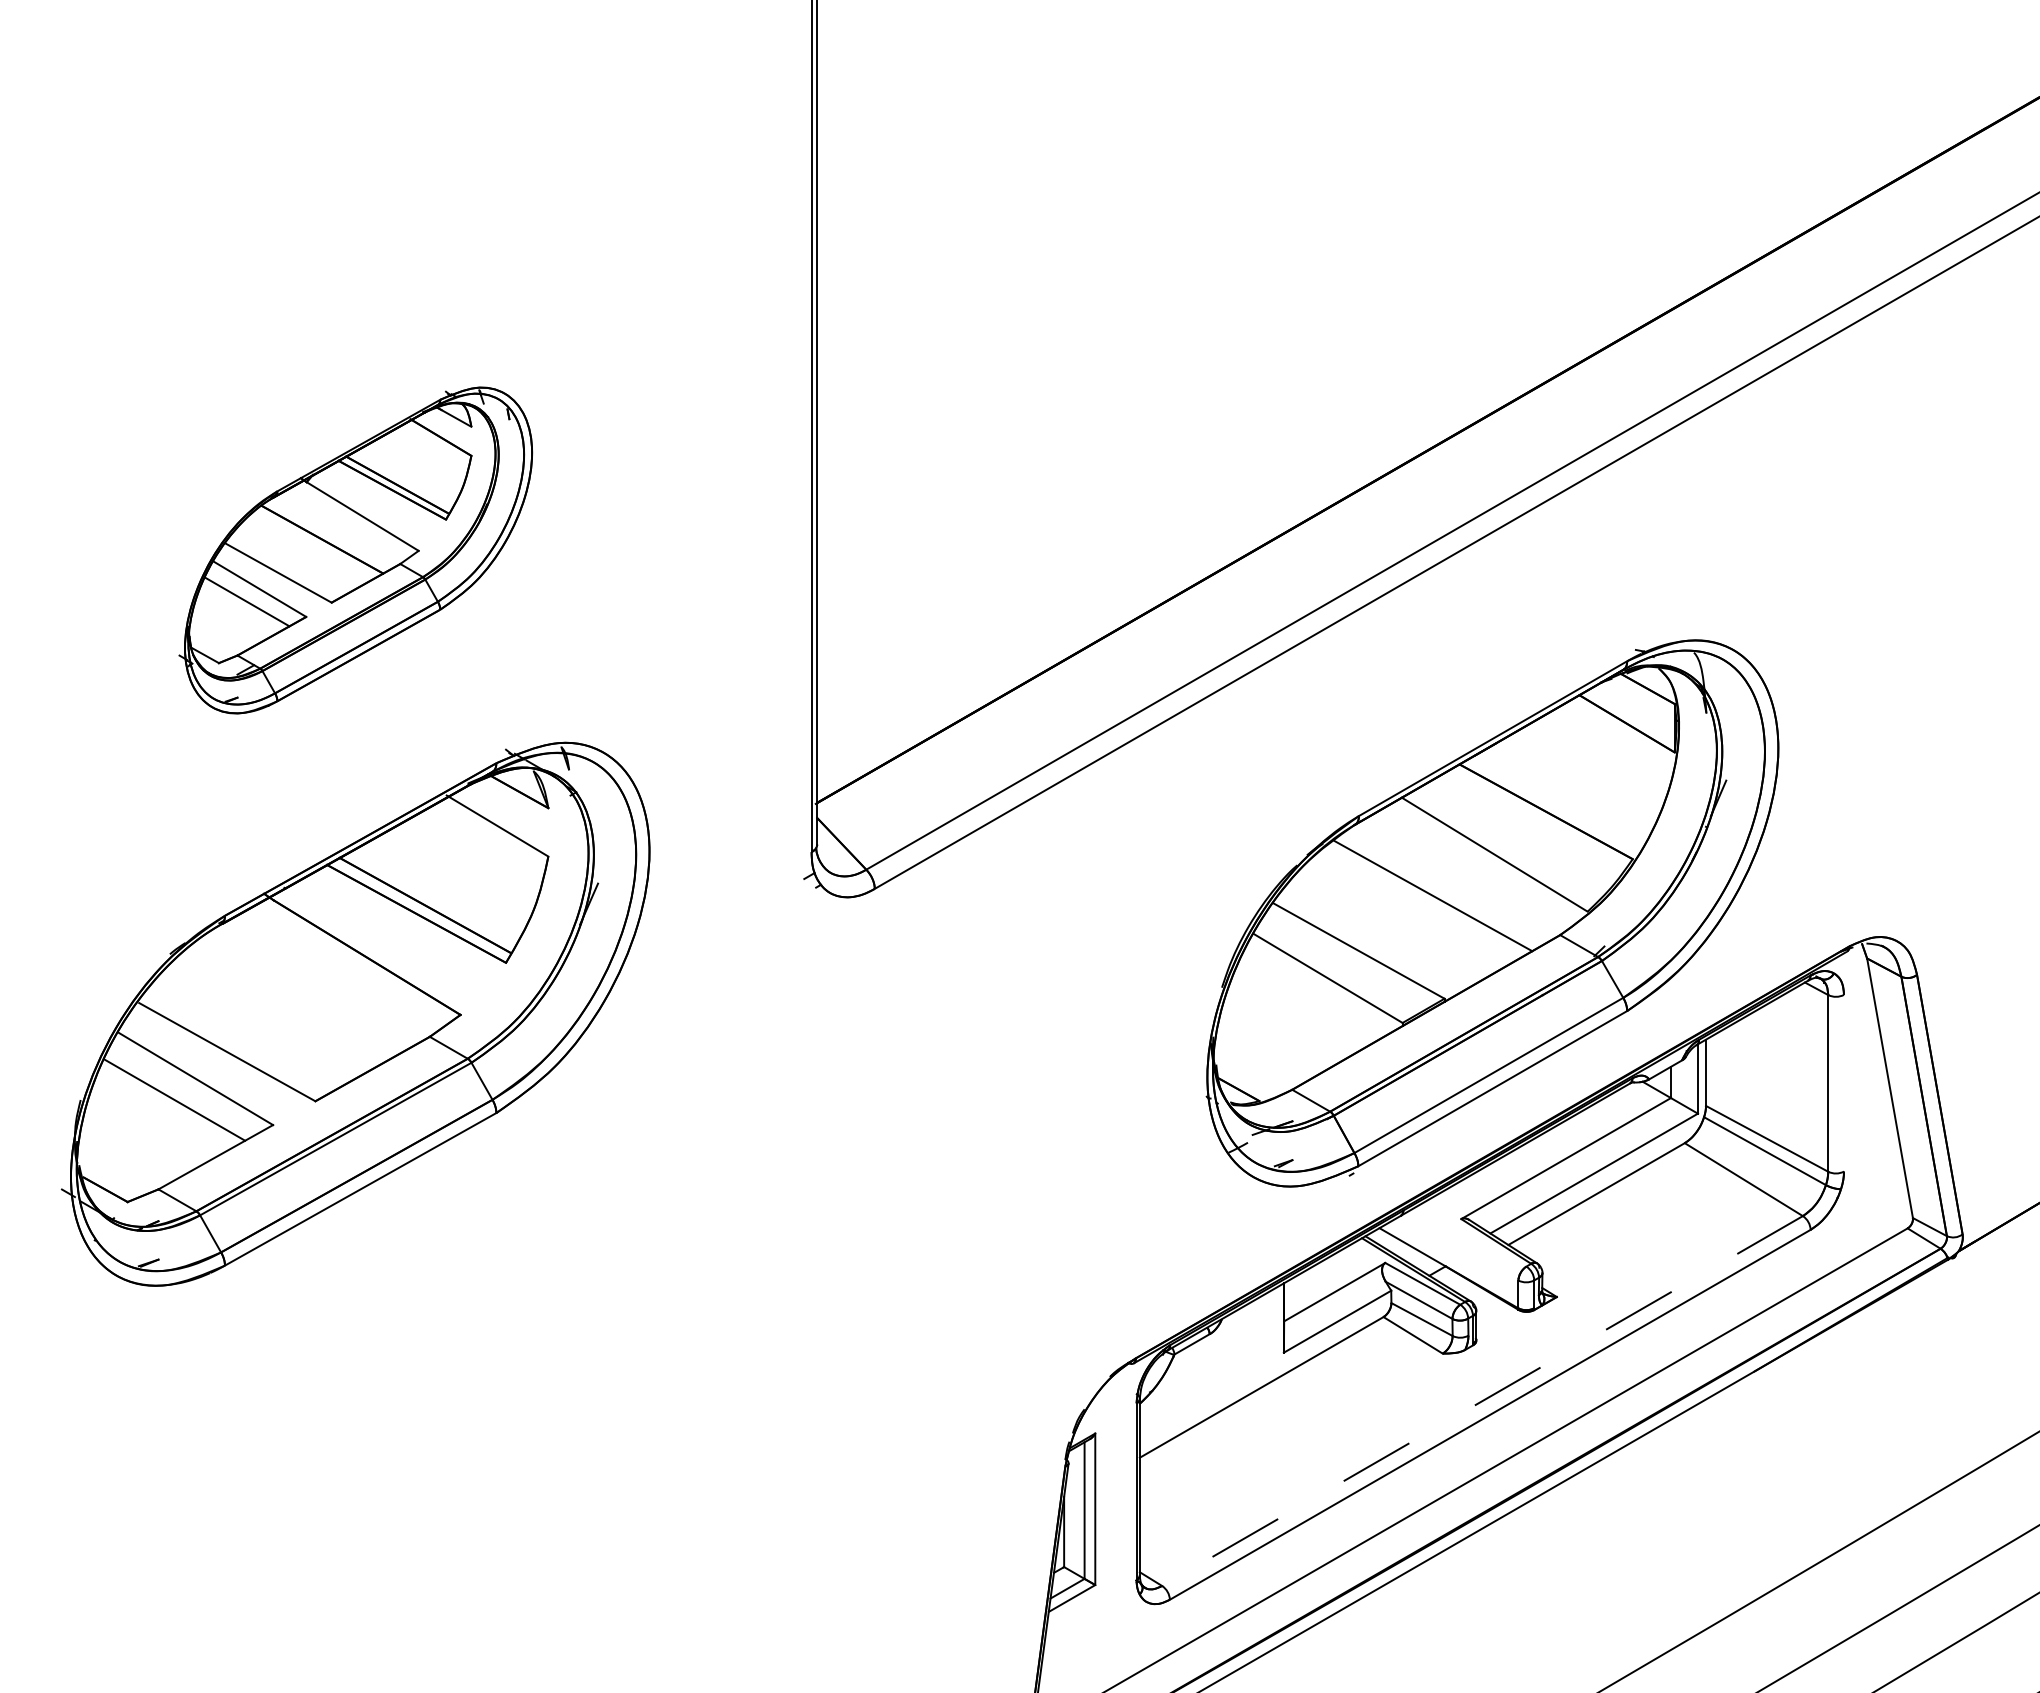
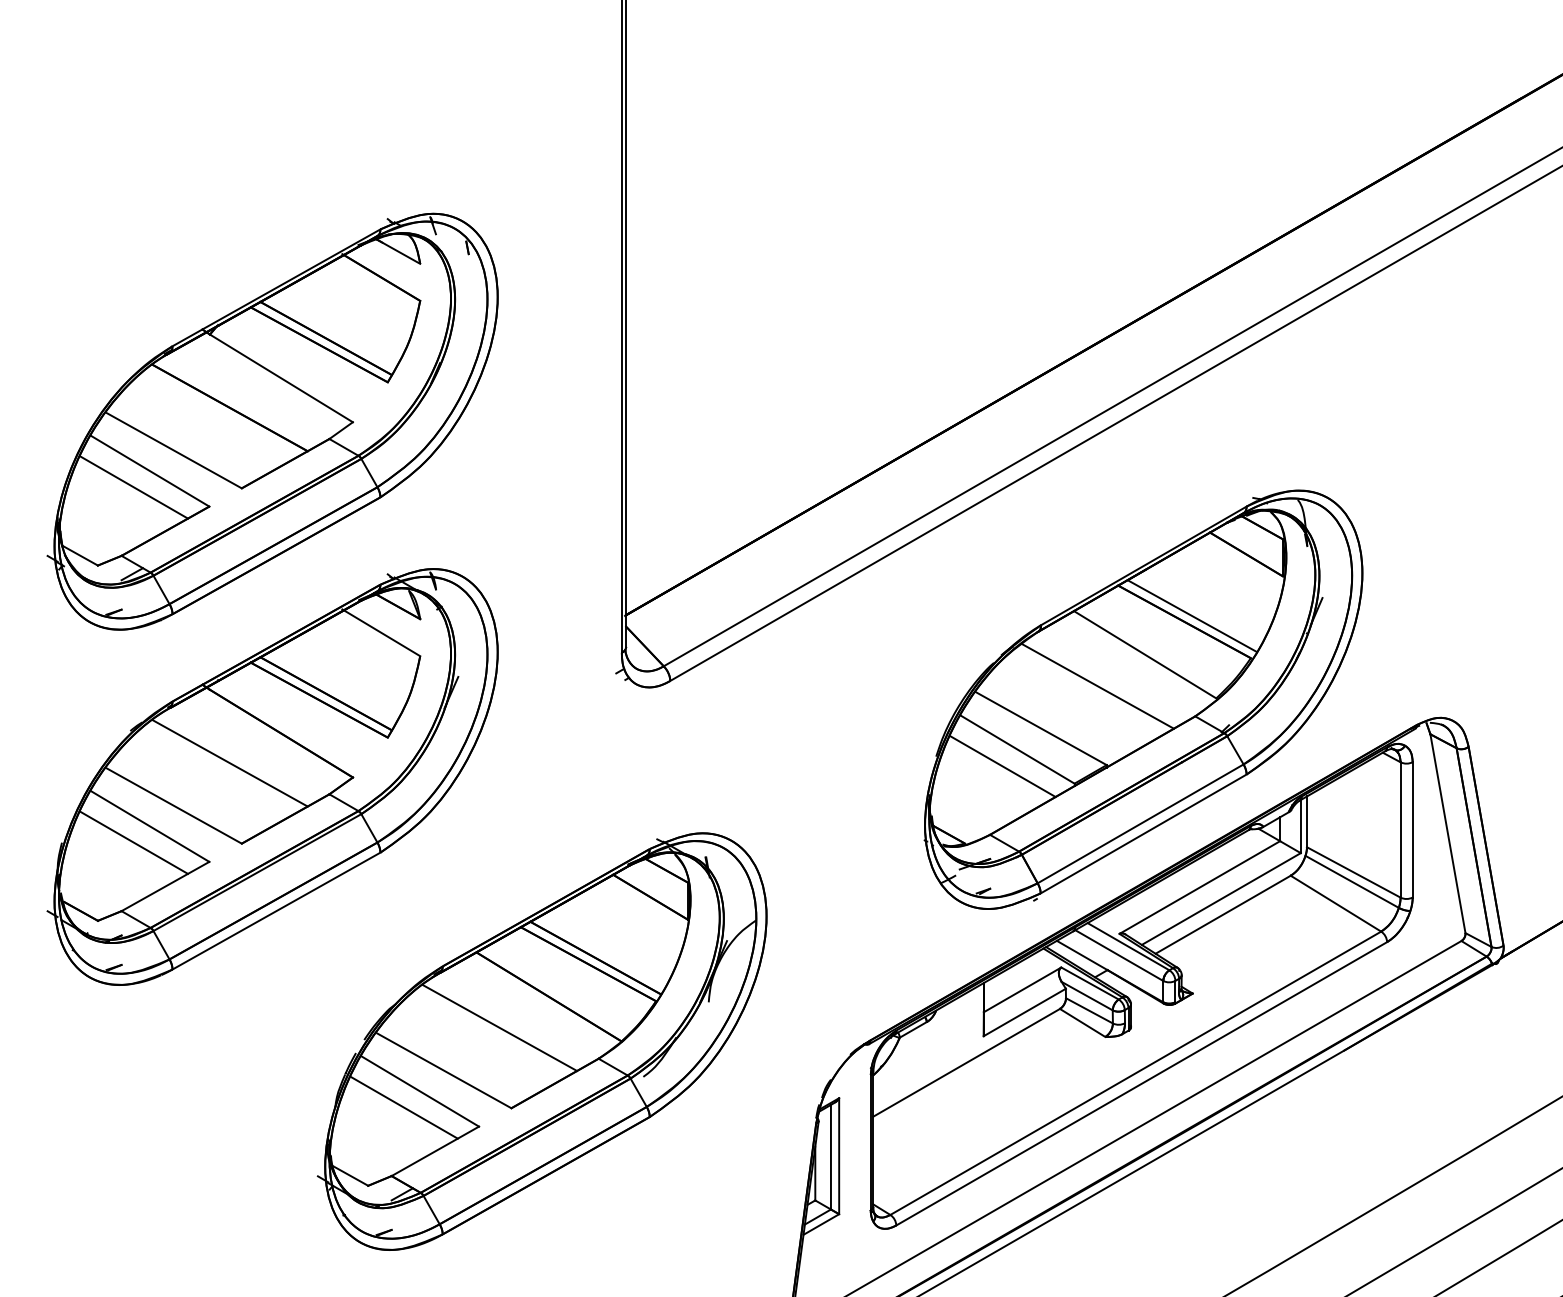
part: (355, 550) -> (272, 421), size x1.67
line: (1555, 804) -> (1191, 616), added
line: (299, 995) -> (229, 762), added
line: (1309, 1000) -> (1003, 766), added
line: (1844, 1082) -> (1413, 829), added
line: (1472, 1235) -> (1128, 946), added
line: (1460, 1247) -> (1118, 955), added
part: (707, 1359) -> (542, 1041), added
line: (1482, 1401) -> (1135, 1073), dashed -> solid

